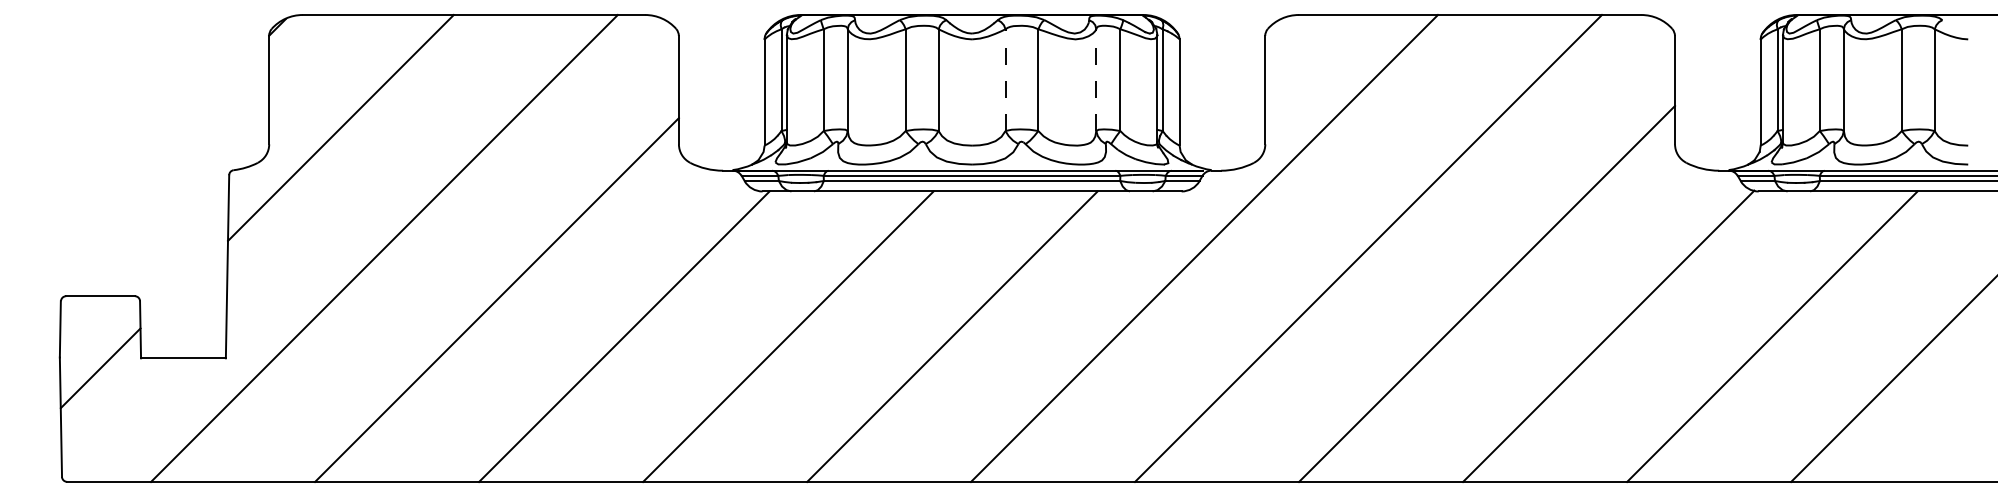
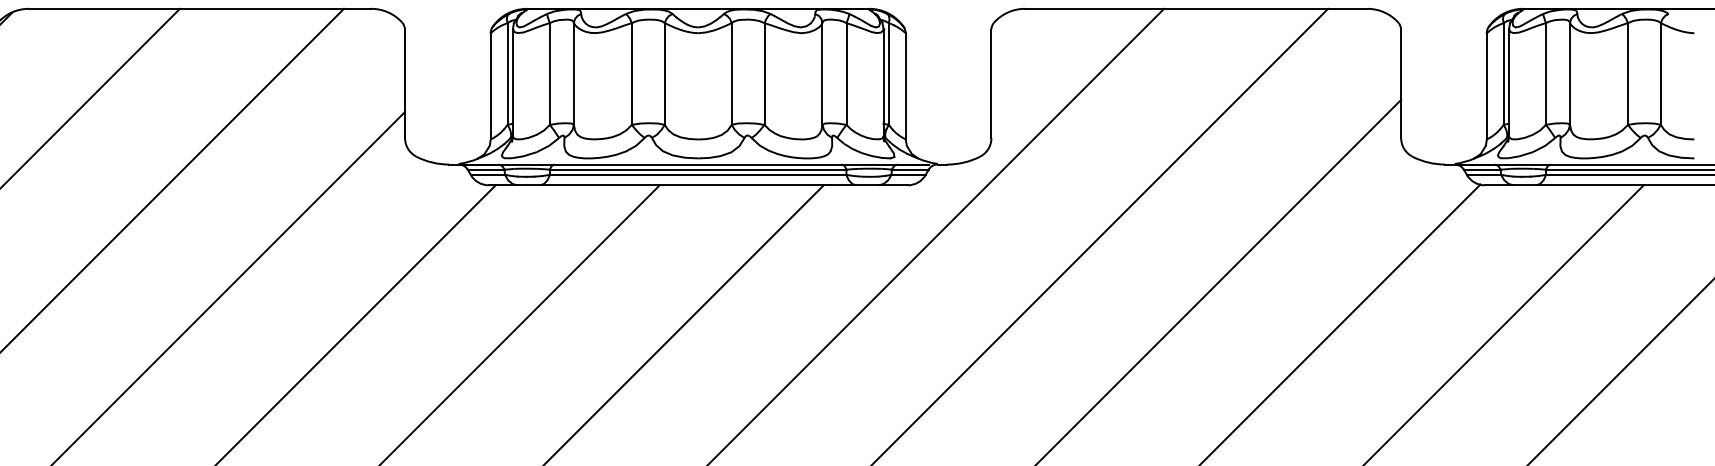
line: (1005, 80) -> (731, 74), dashed -> solid
line: (1096, 80) -> (822, 74), dashed -> solid

